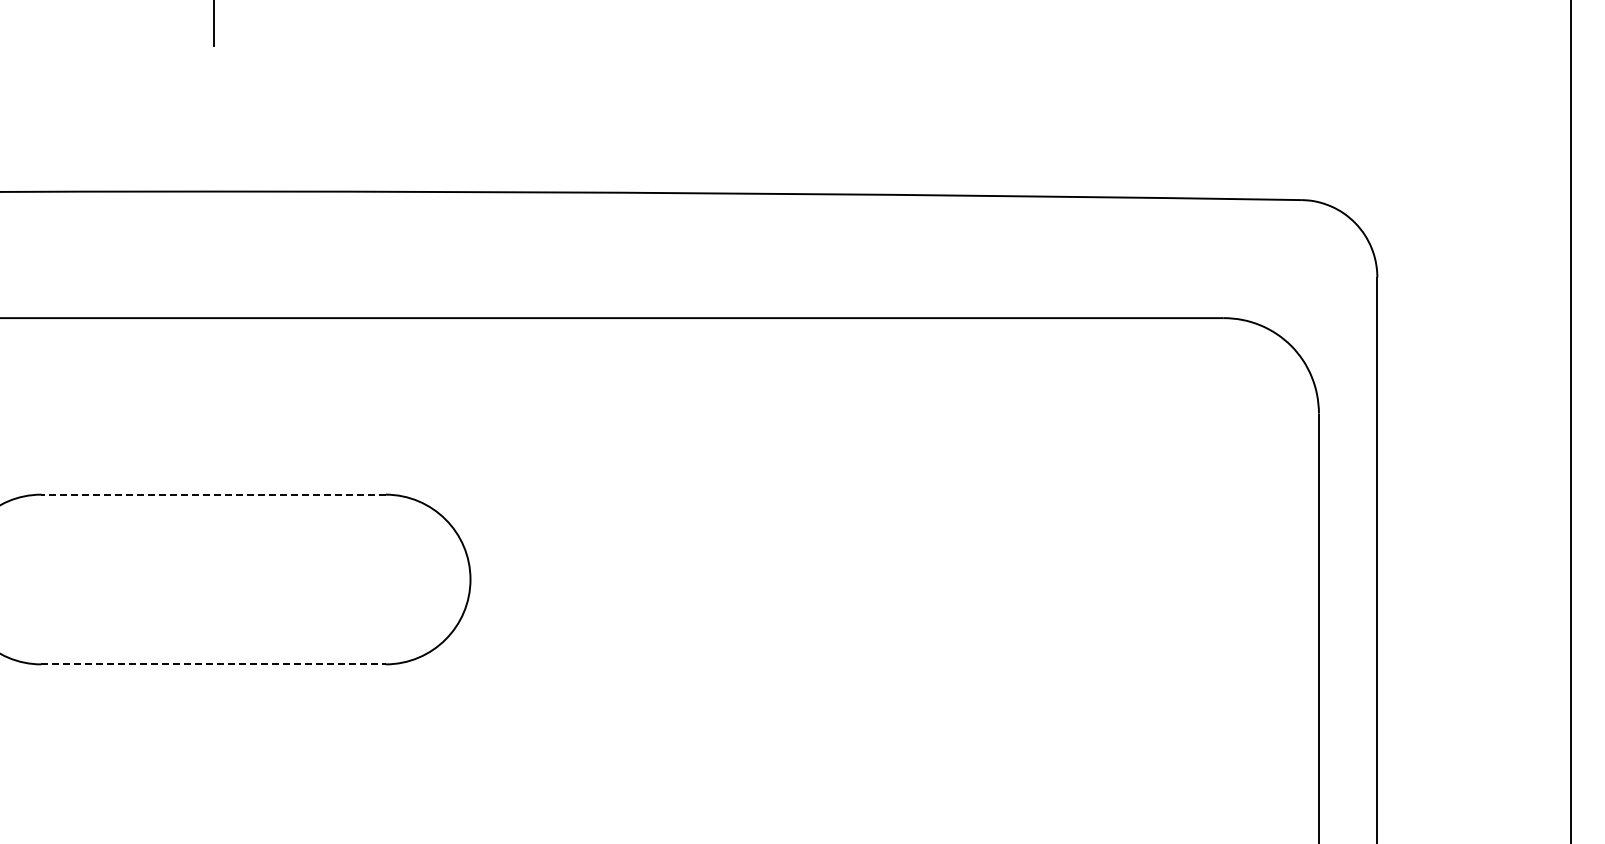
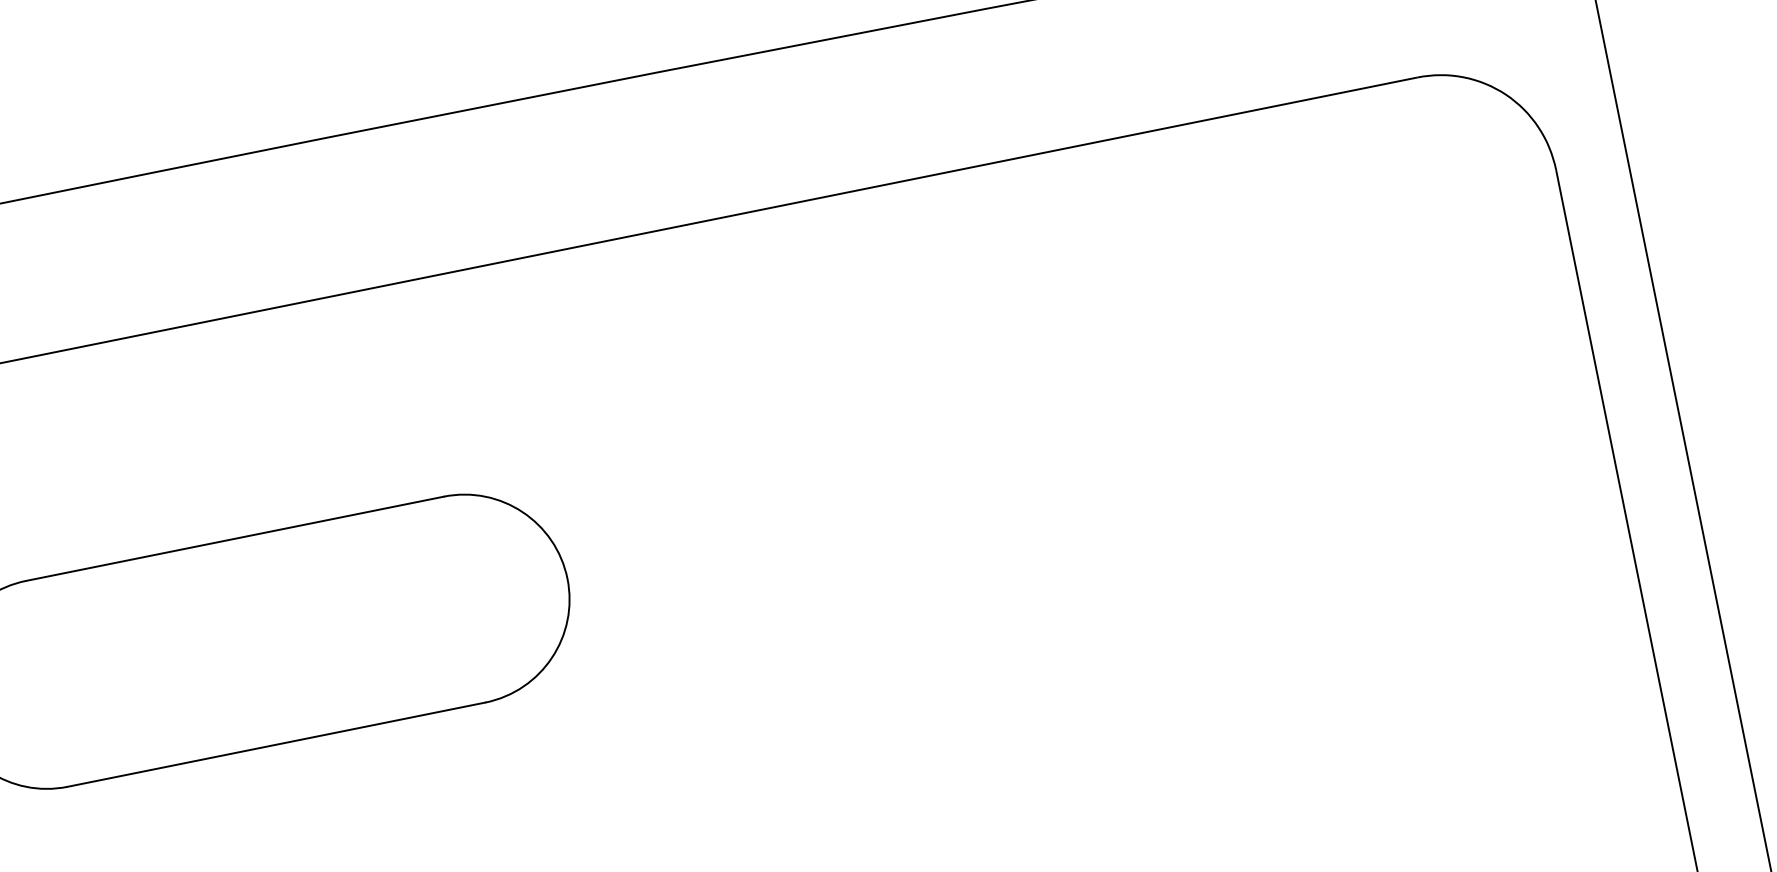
line: (213, 494) -> (234, 538), dashed -> solid
line: (213, 664) -> (276, 744), dashed -> solid

